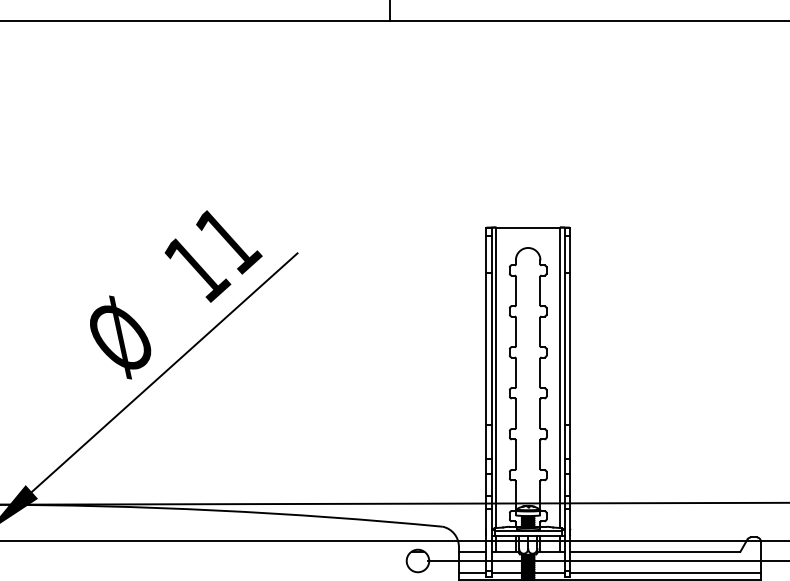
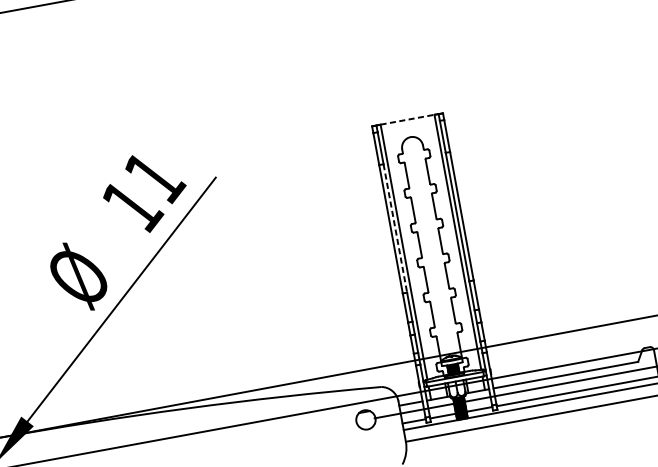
line: (528, 227) -> (407, 119), solid -> dashed
line: (491, 348) -> (395, 228), solid -> dashed

